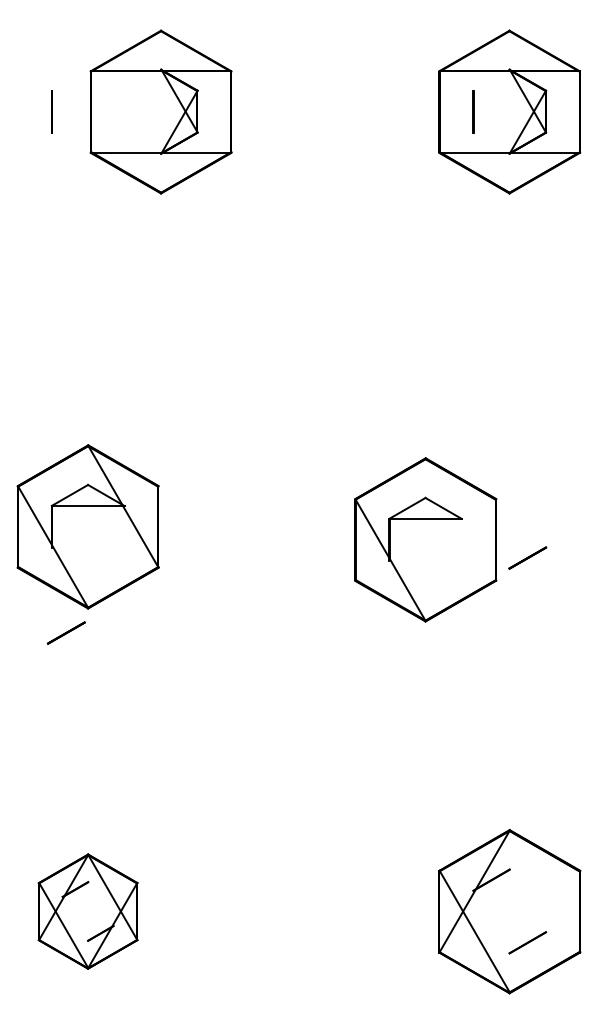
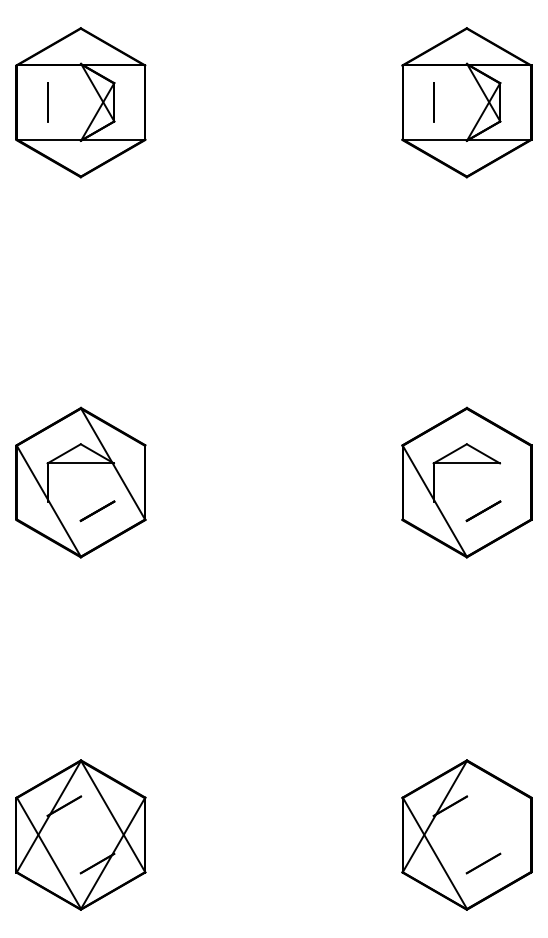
part: (160, 111) -> (80, 102), moved
part: (425, 539) -> (466, 482), moved
line: (66, 632) -> (97, 510), moved
part: (87, 911) -> (80, 834), size x1.43

